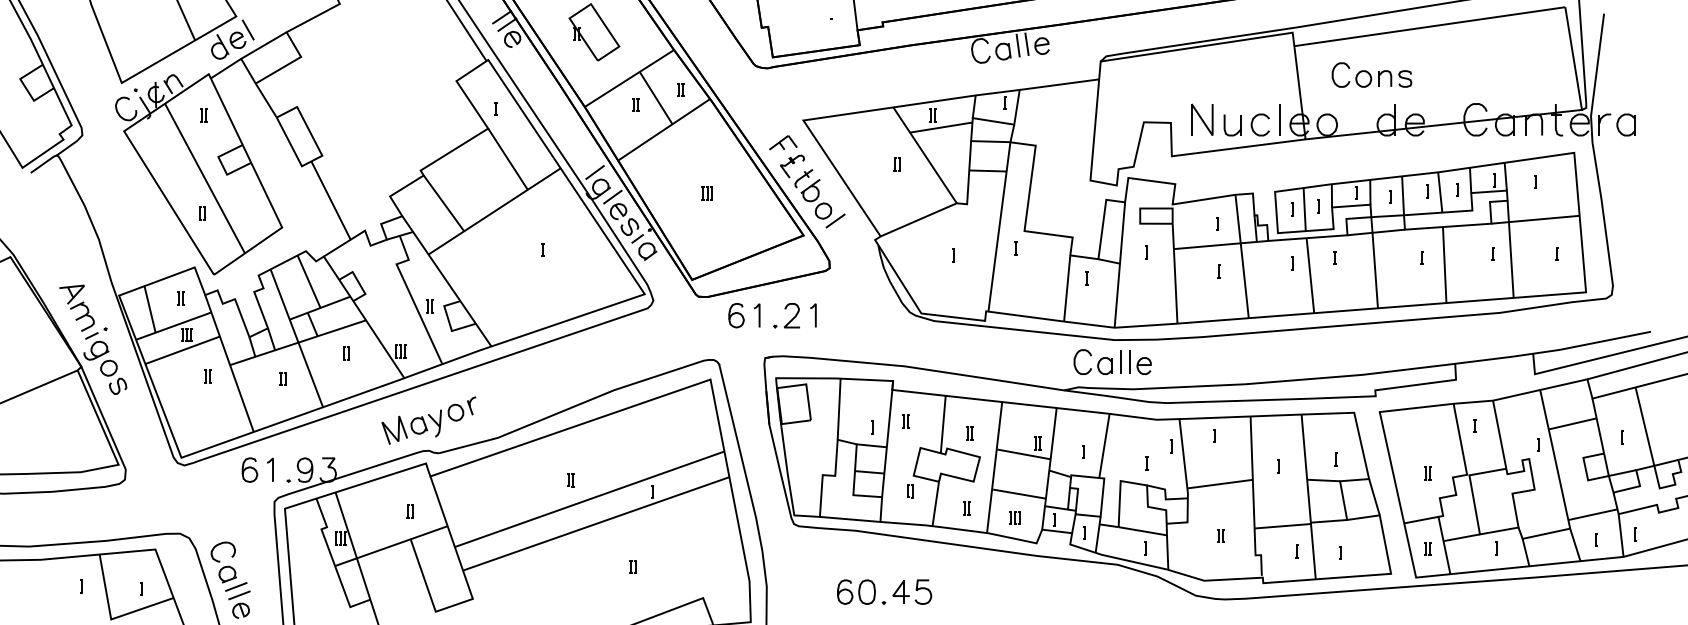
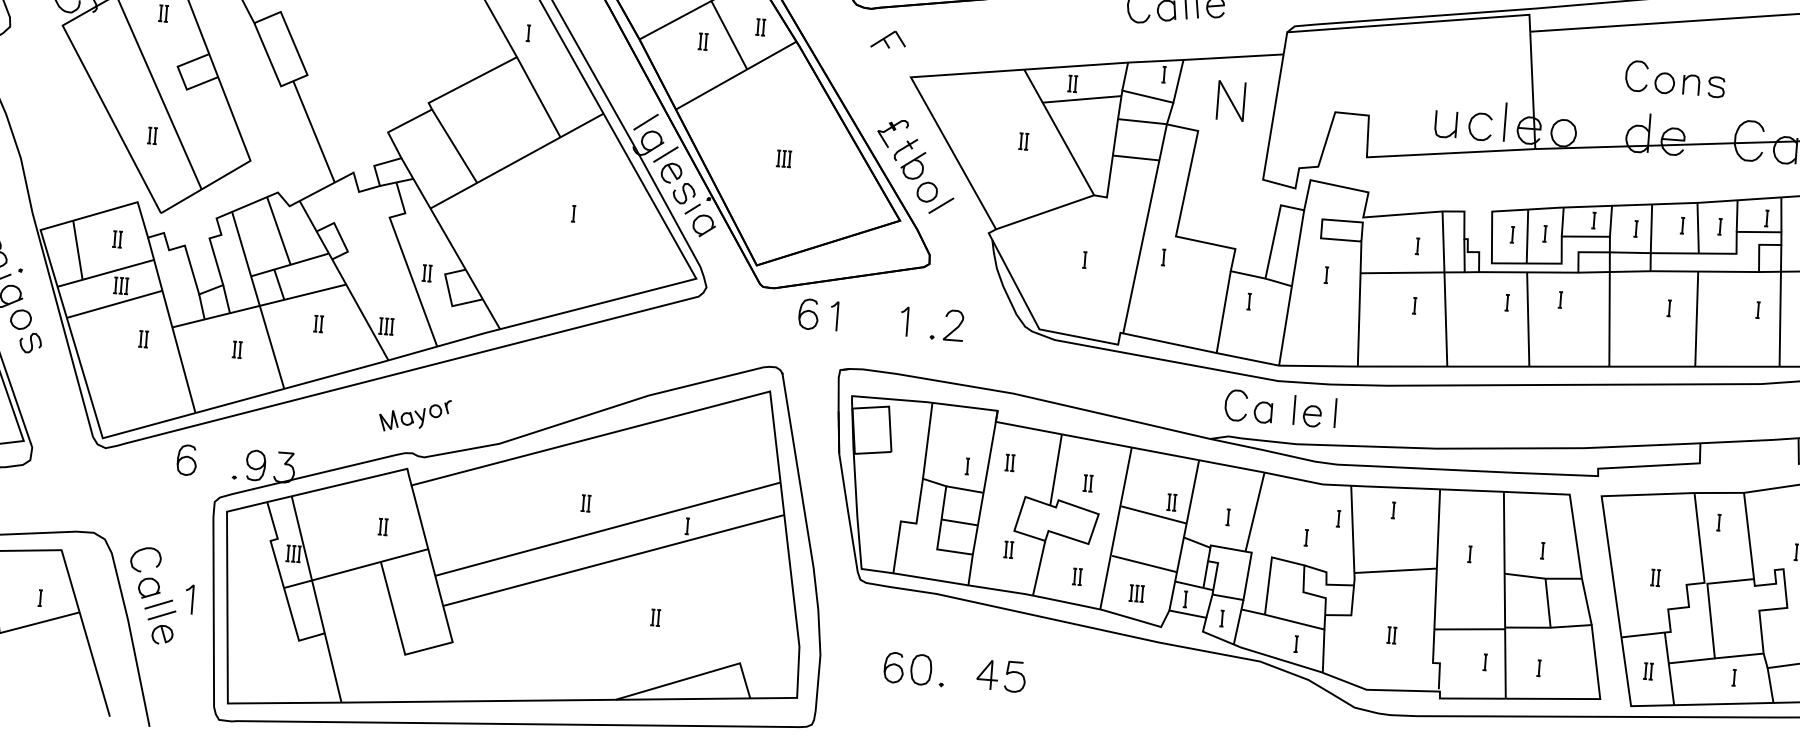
part: (1371, 74) -> (1674, 78), moved
part: (1202, 119) -> (1231, 100), moved
part: (783, 142) -> (888, 39), moved
part: (786, 315) -> (947, 324), moved
line: (1120, 361) -> (1335, 412), moved
part: (428, 420) -> (414, 415), size x0.6
line: (272, 469) -> (192, 599), moved
part: (861, 591) -> (914, 668), moved

